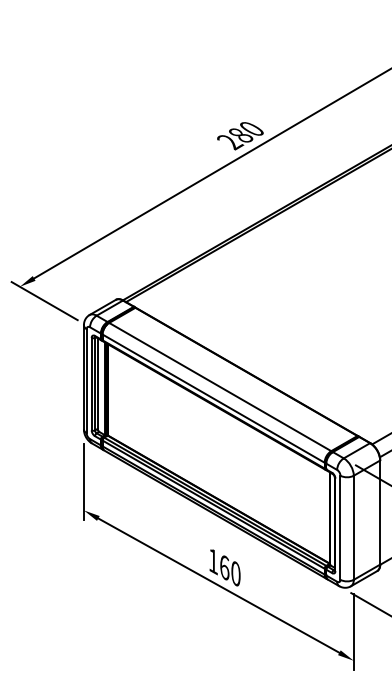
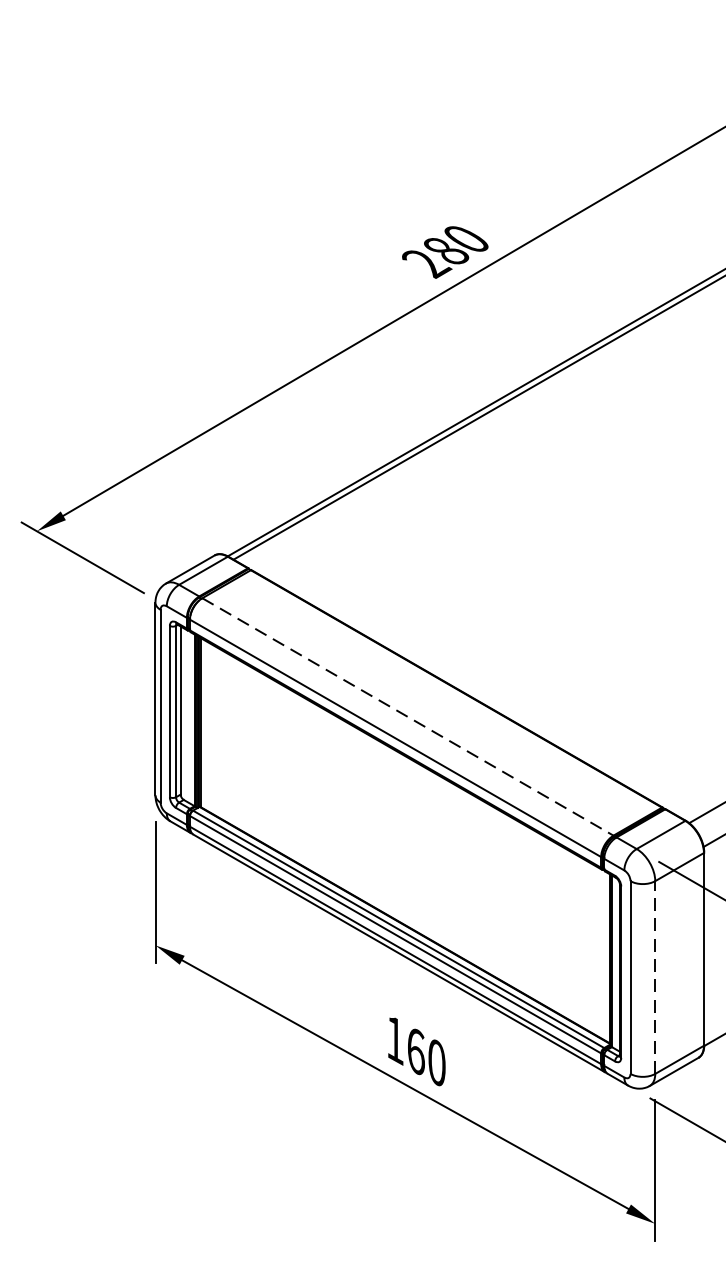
line: (220, 387) -> (408, 717), solid -> dashed
line: (353, 527) -> (654, 977), solid -> dashed

